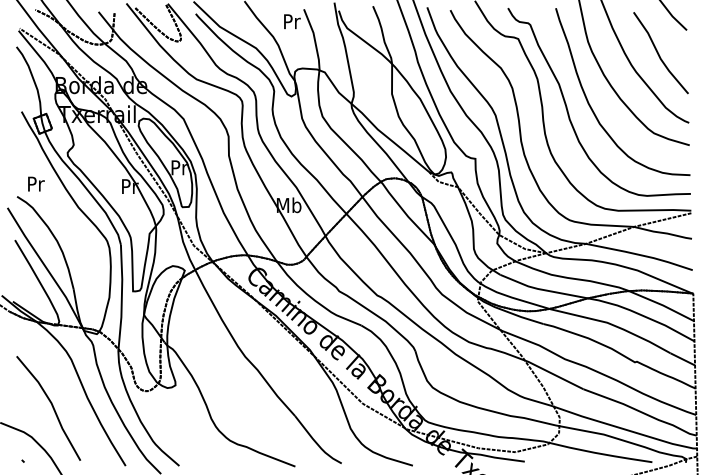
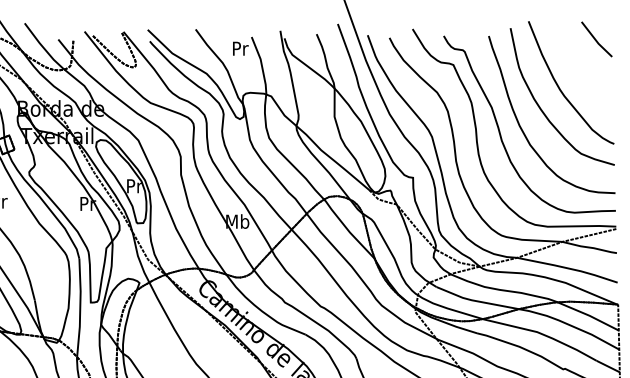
curve: (659, 53) -> (586, 78), removed

